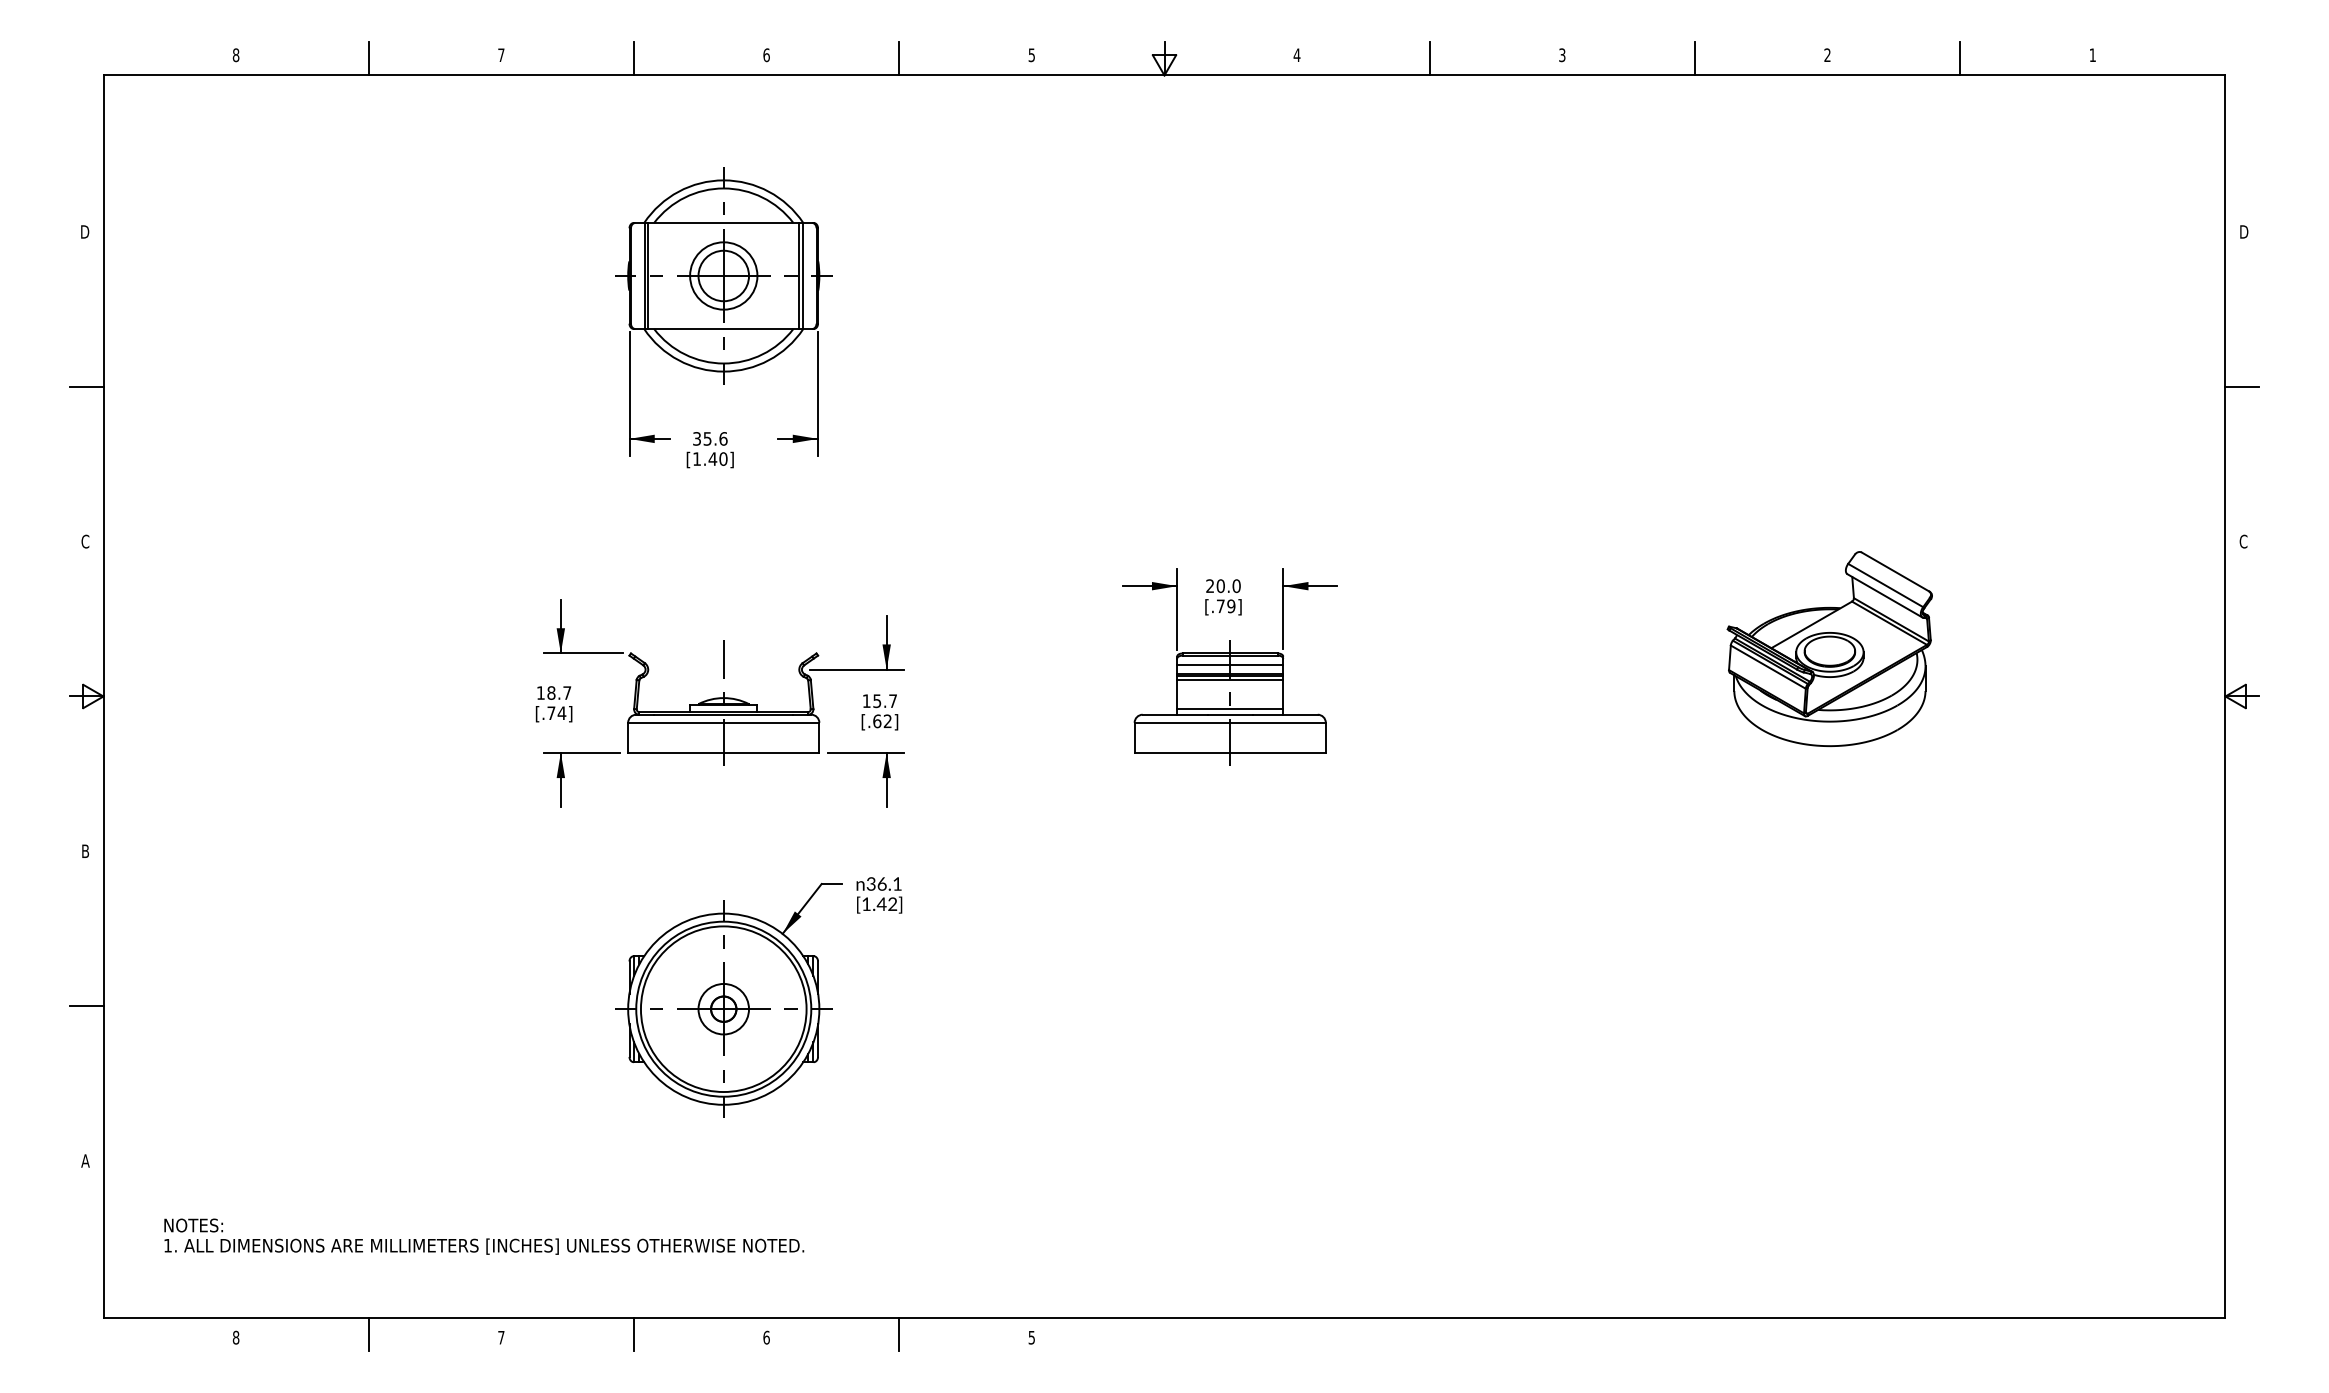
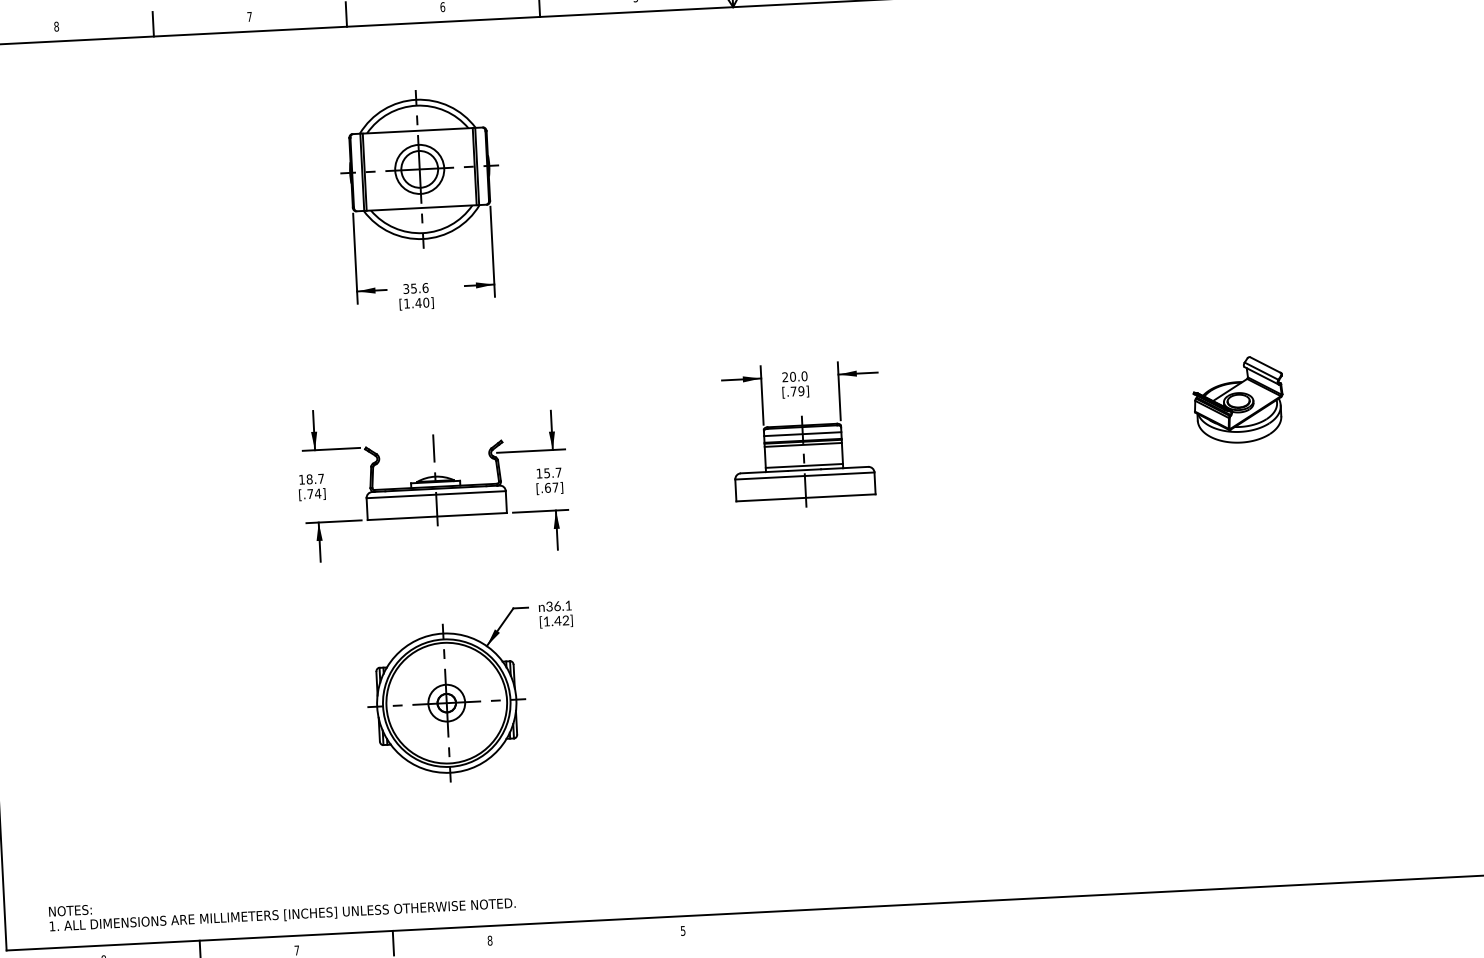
part: (1829, 648) -> (1238, 399), size x0.6
text: (887, 720) -> (555, 486), [.62] -> [.67]
text: (484, 1236) -> (282, 908), moved
line: (899, 1334) -> (586, 933), removed
text: (766, 1337) -> (489, 940), 6 -> 8

